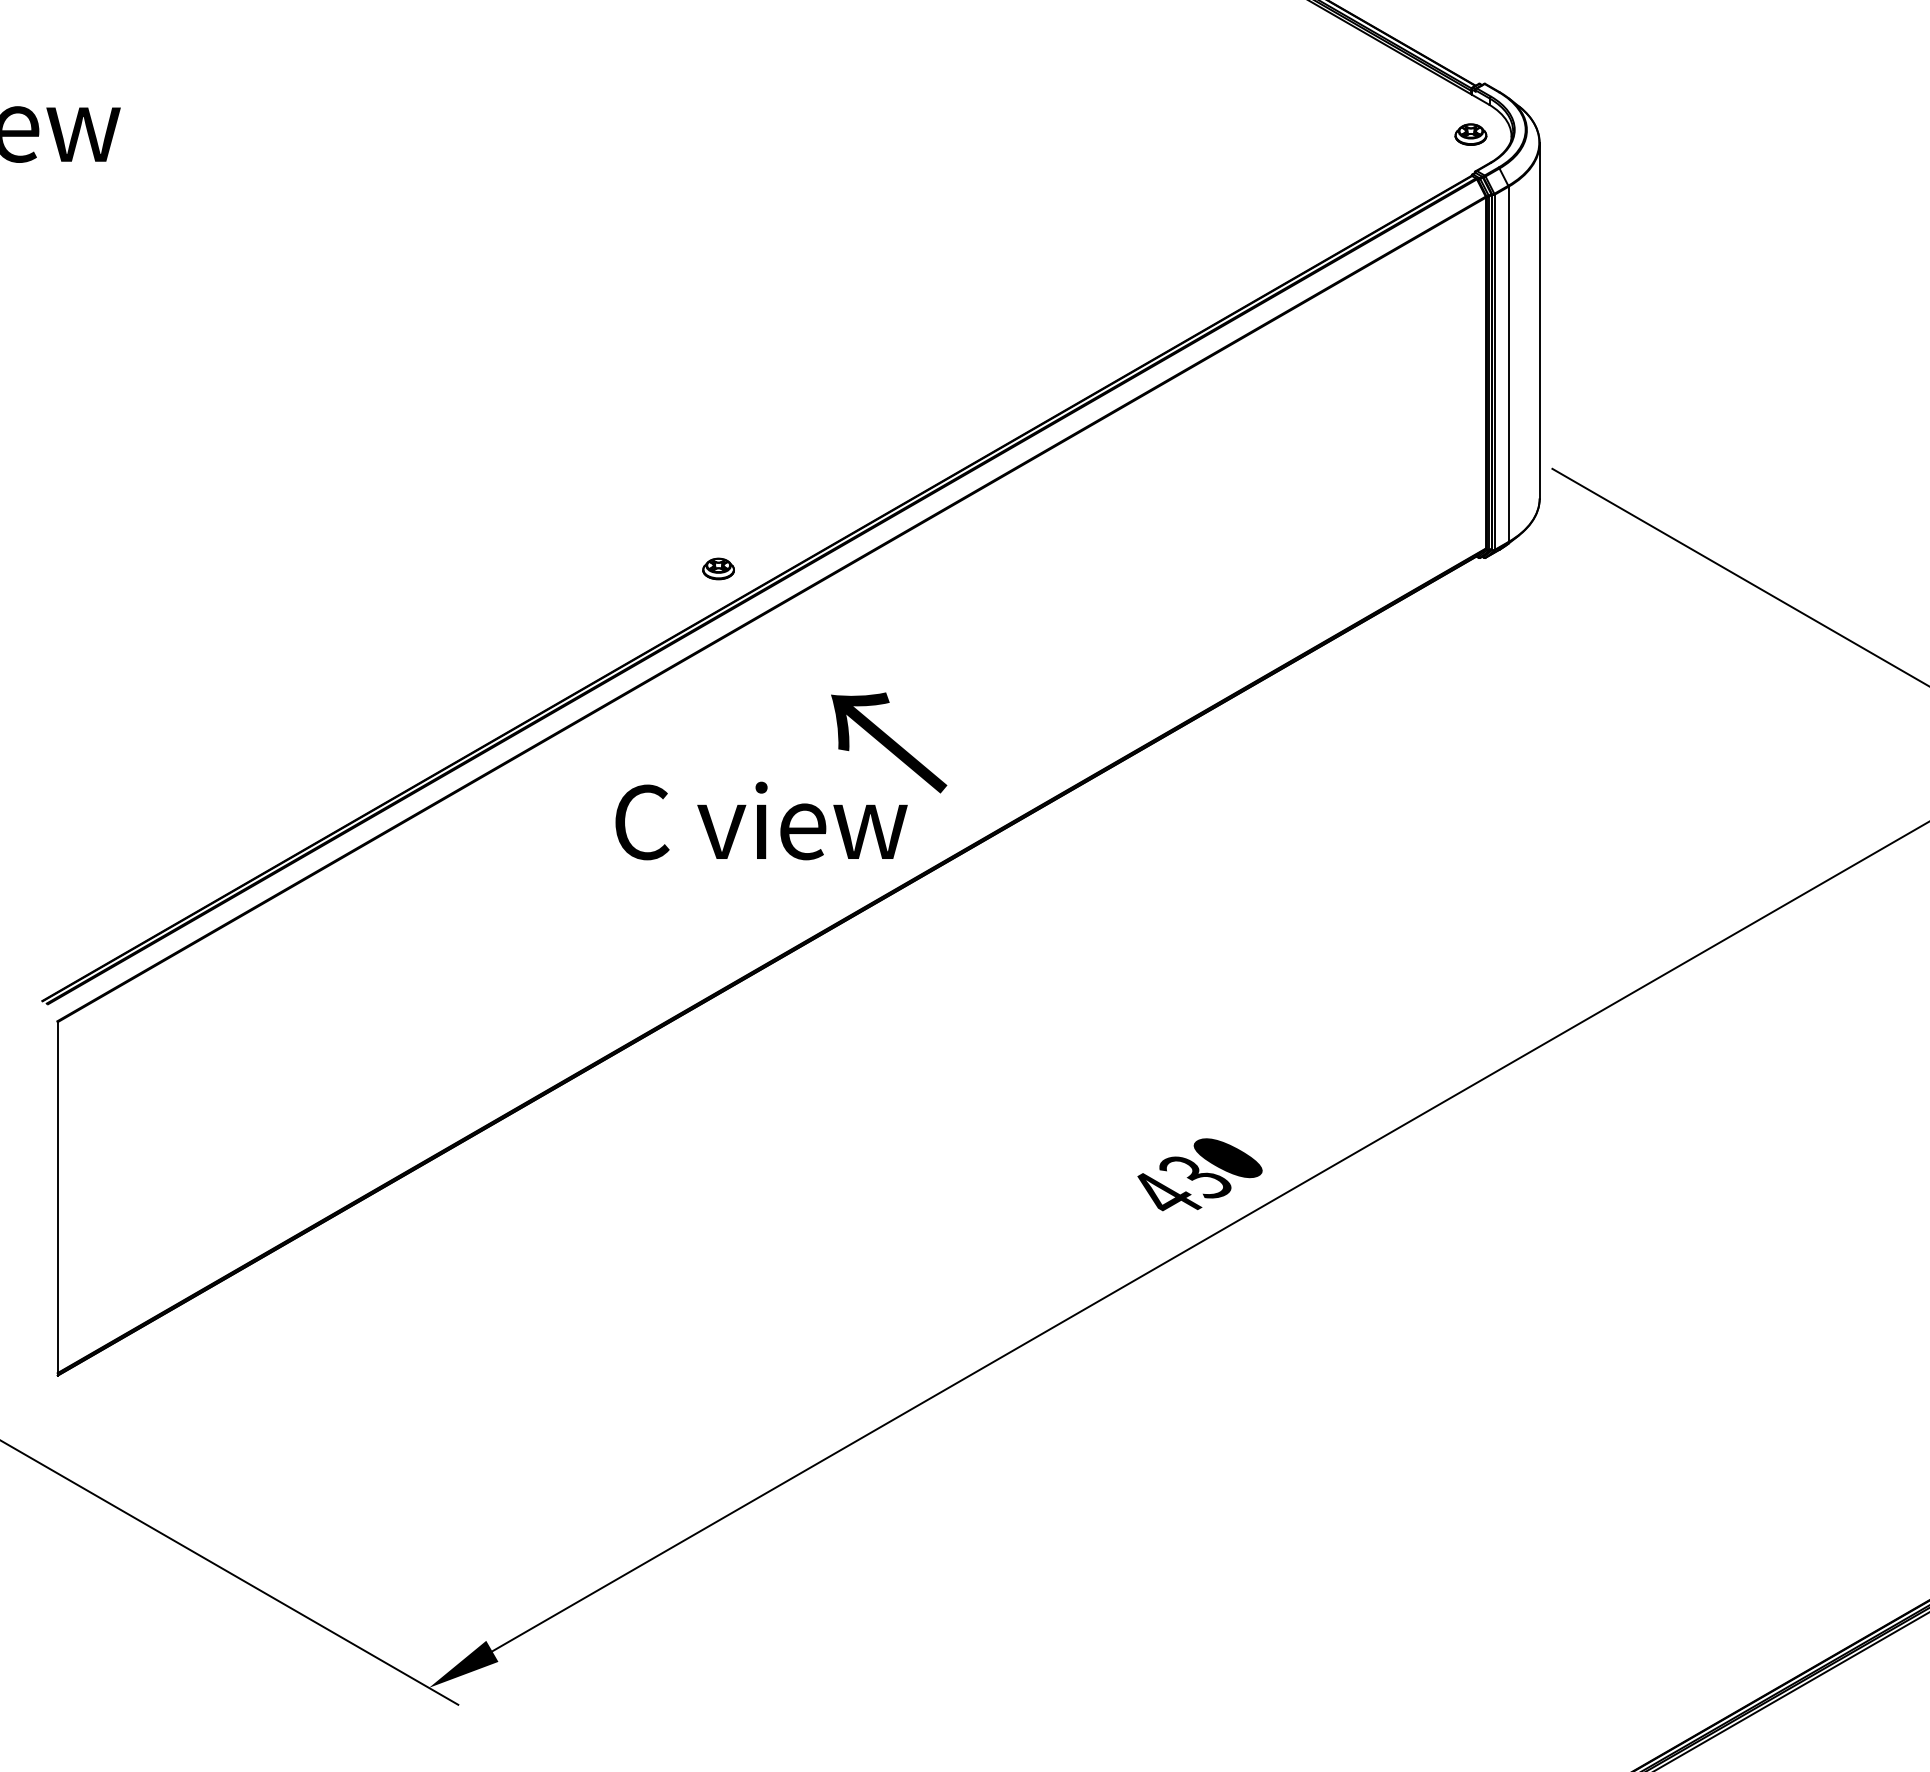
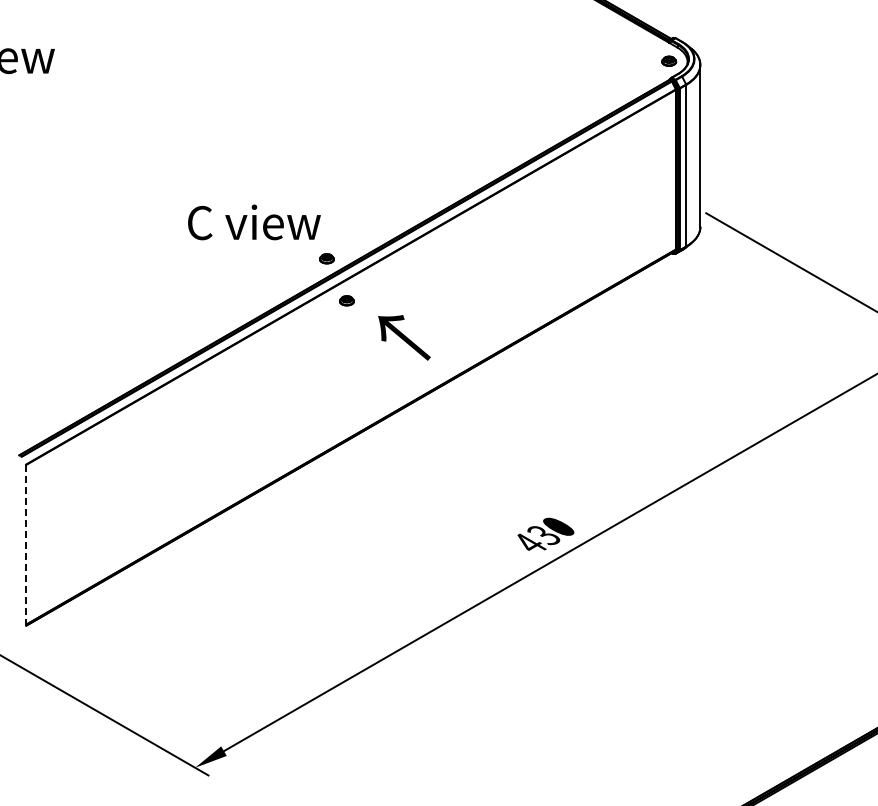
part: (761, 660) -> (346, 300), added
text: (761, 821) -> (254, 222), moved
line: (58, 1201) -> (26, 546), solid -> dashed

